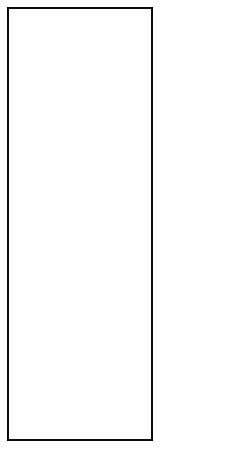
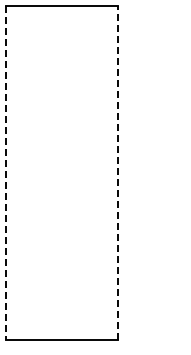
line: (8, 224) -> (6, 173), solid -> dashed
line: (151, 224) -> (117, 173), solid -> dashed

